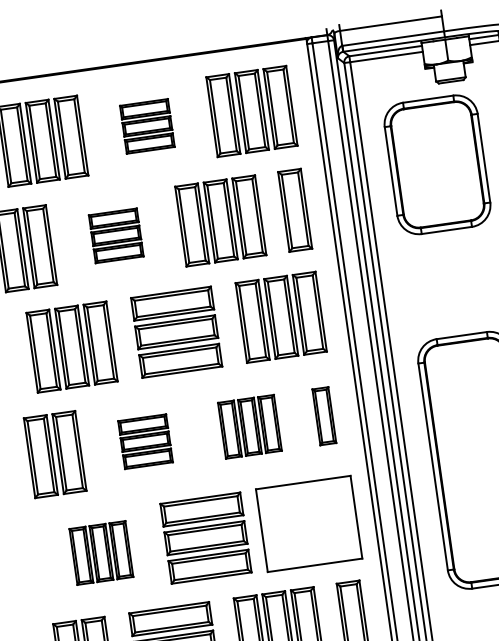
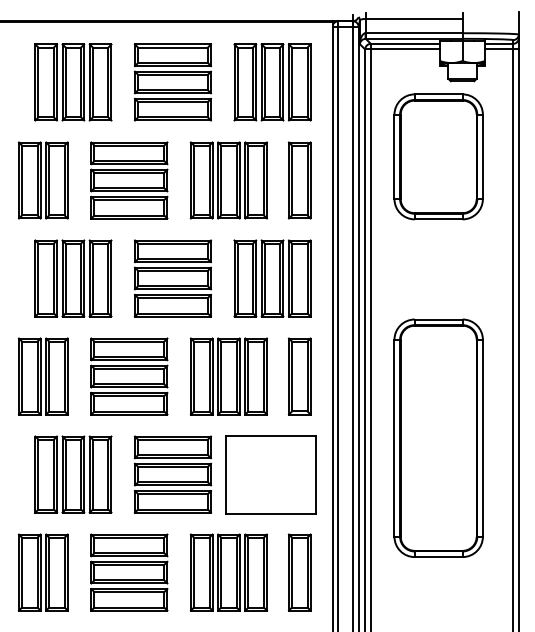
part: (146, 126) -> (172, 82), size x1.67
part: (116, 235) -> (129, 180), size x1.67
part: (324, 416) -> (299, 376), size x1.43
part: (249, 426) -> (228, 376), size x1.43
part: (145, 441) -> (129, 376), size x1.67
part: (101, 552) -> (73, 474), size x1.43

